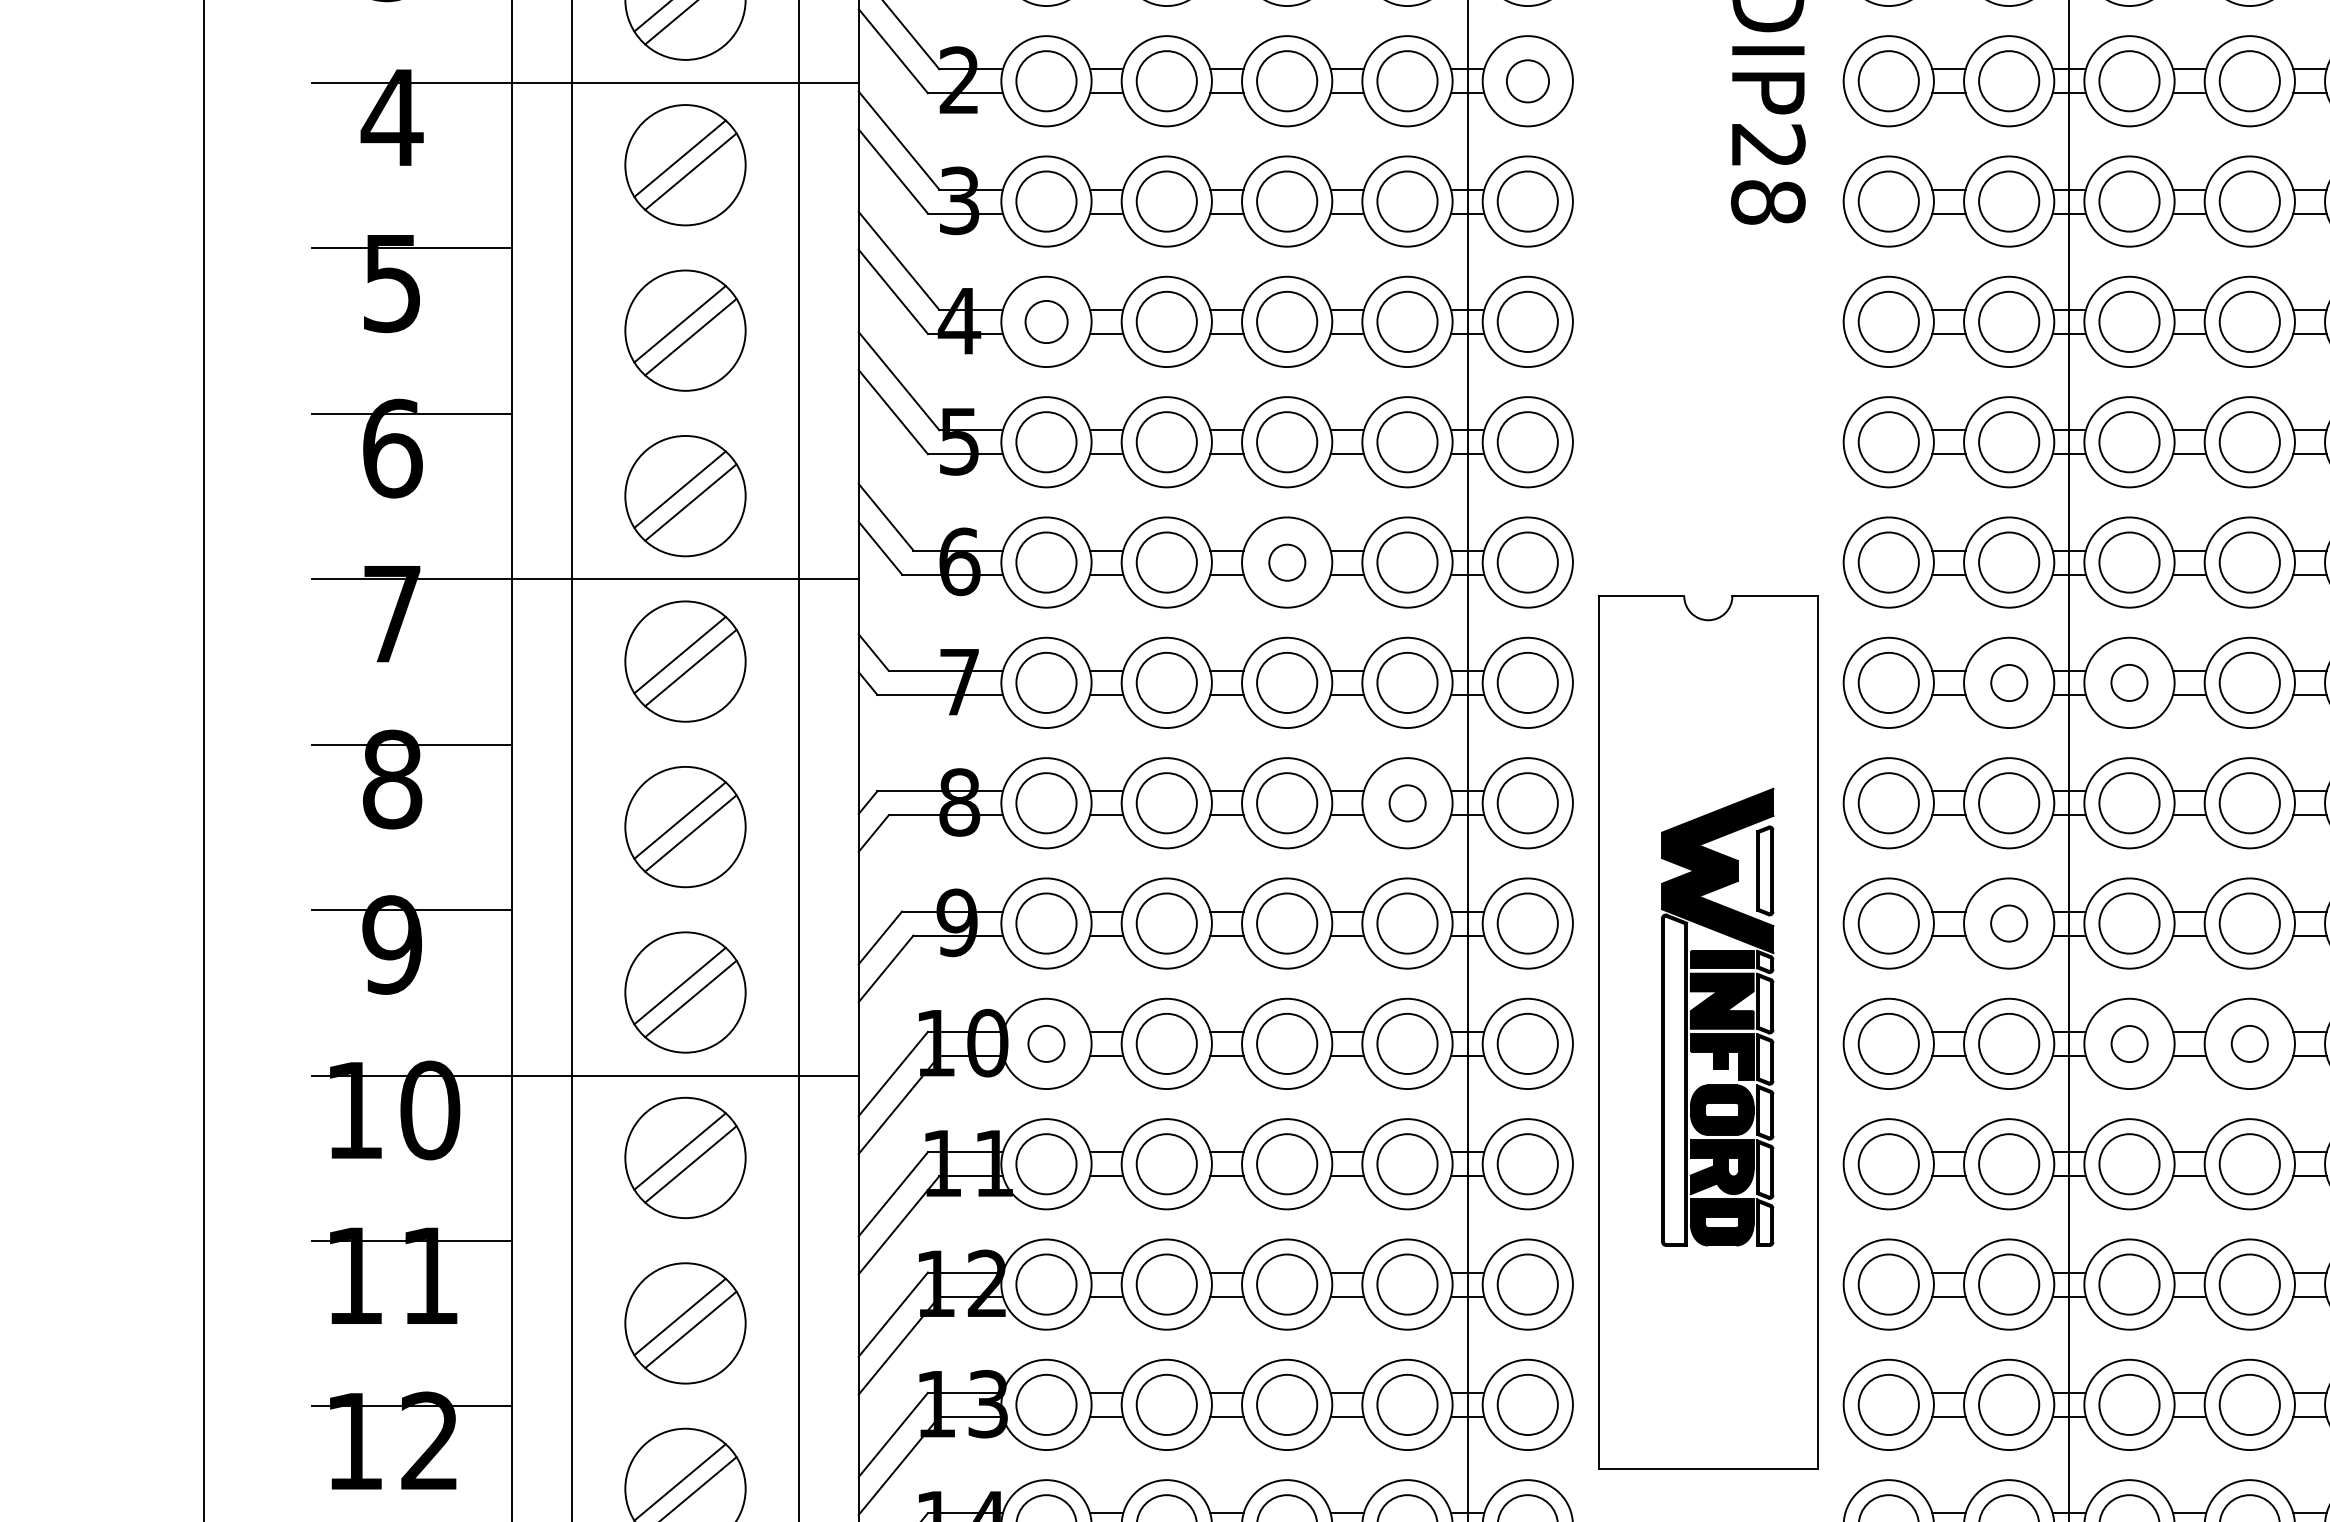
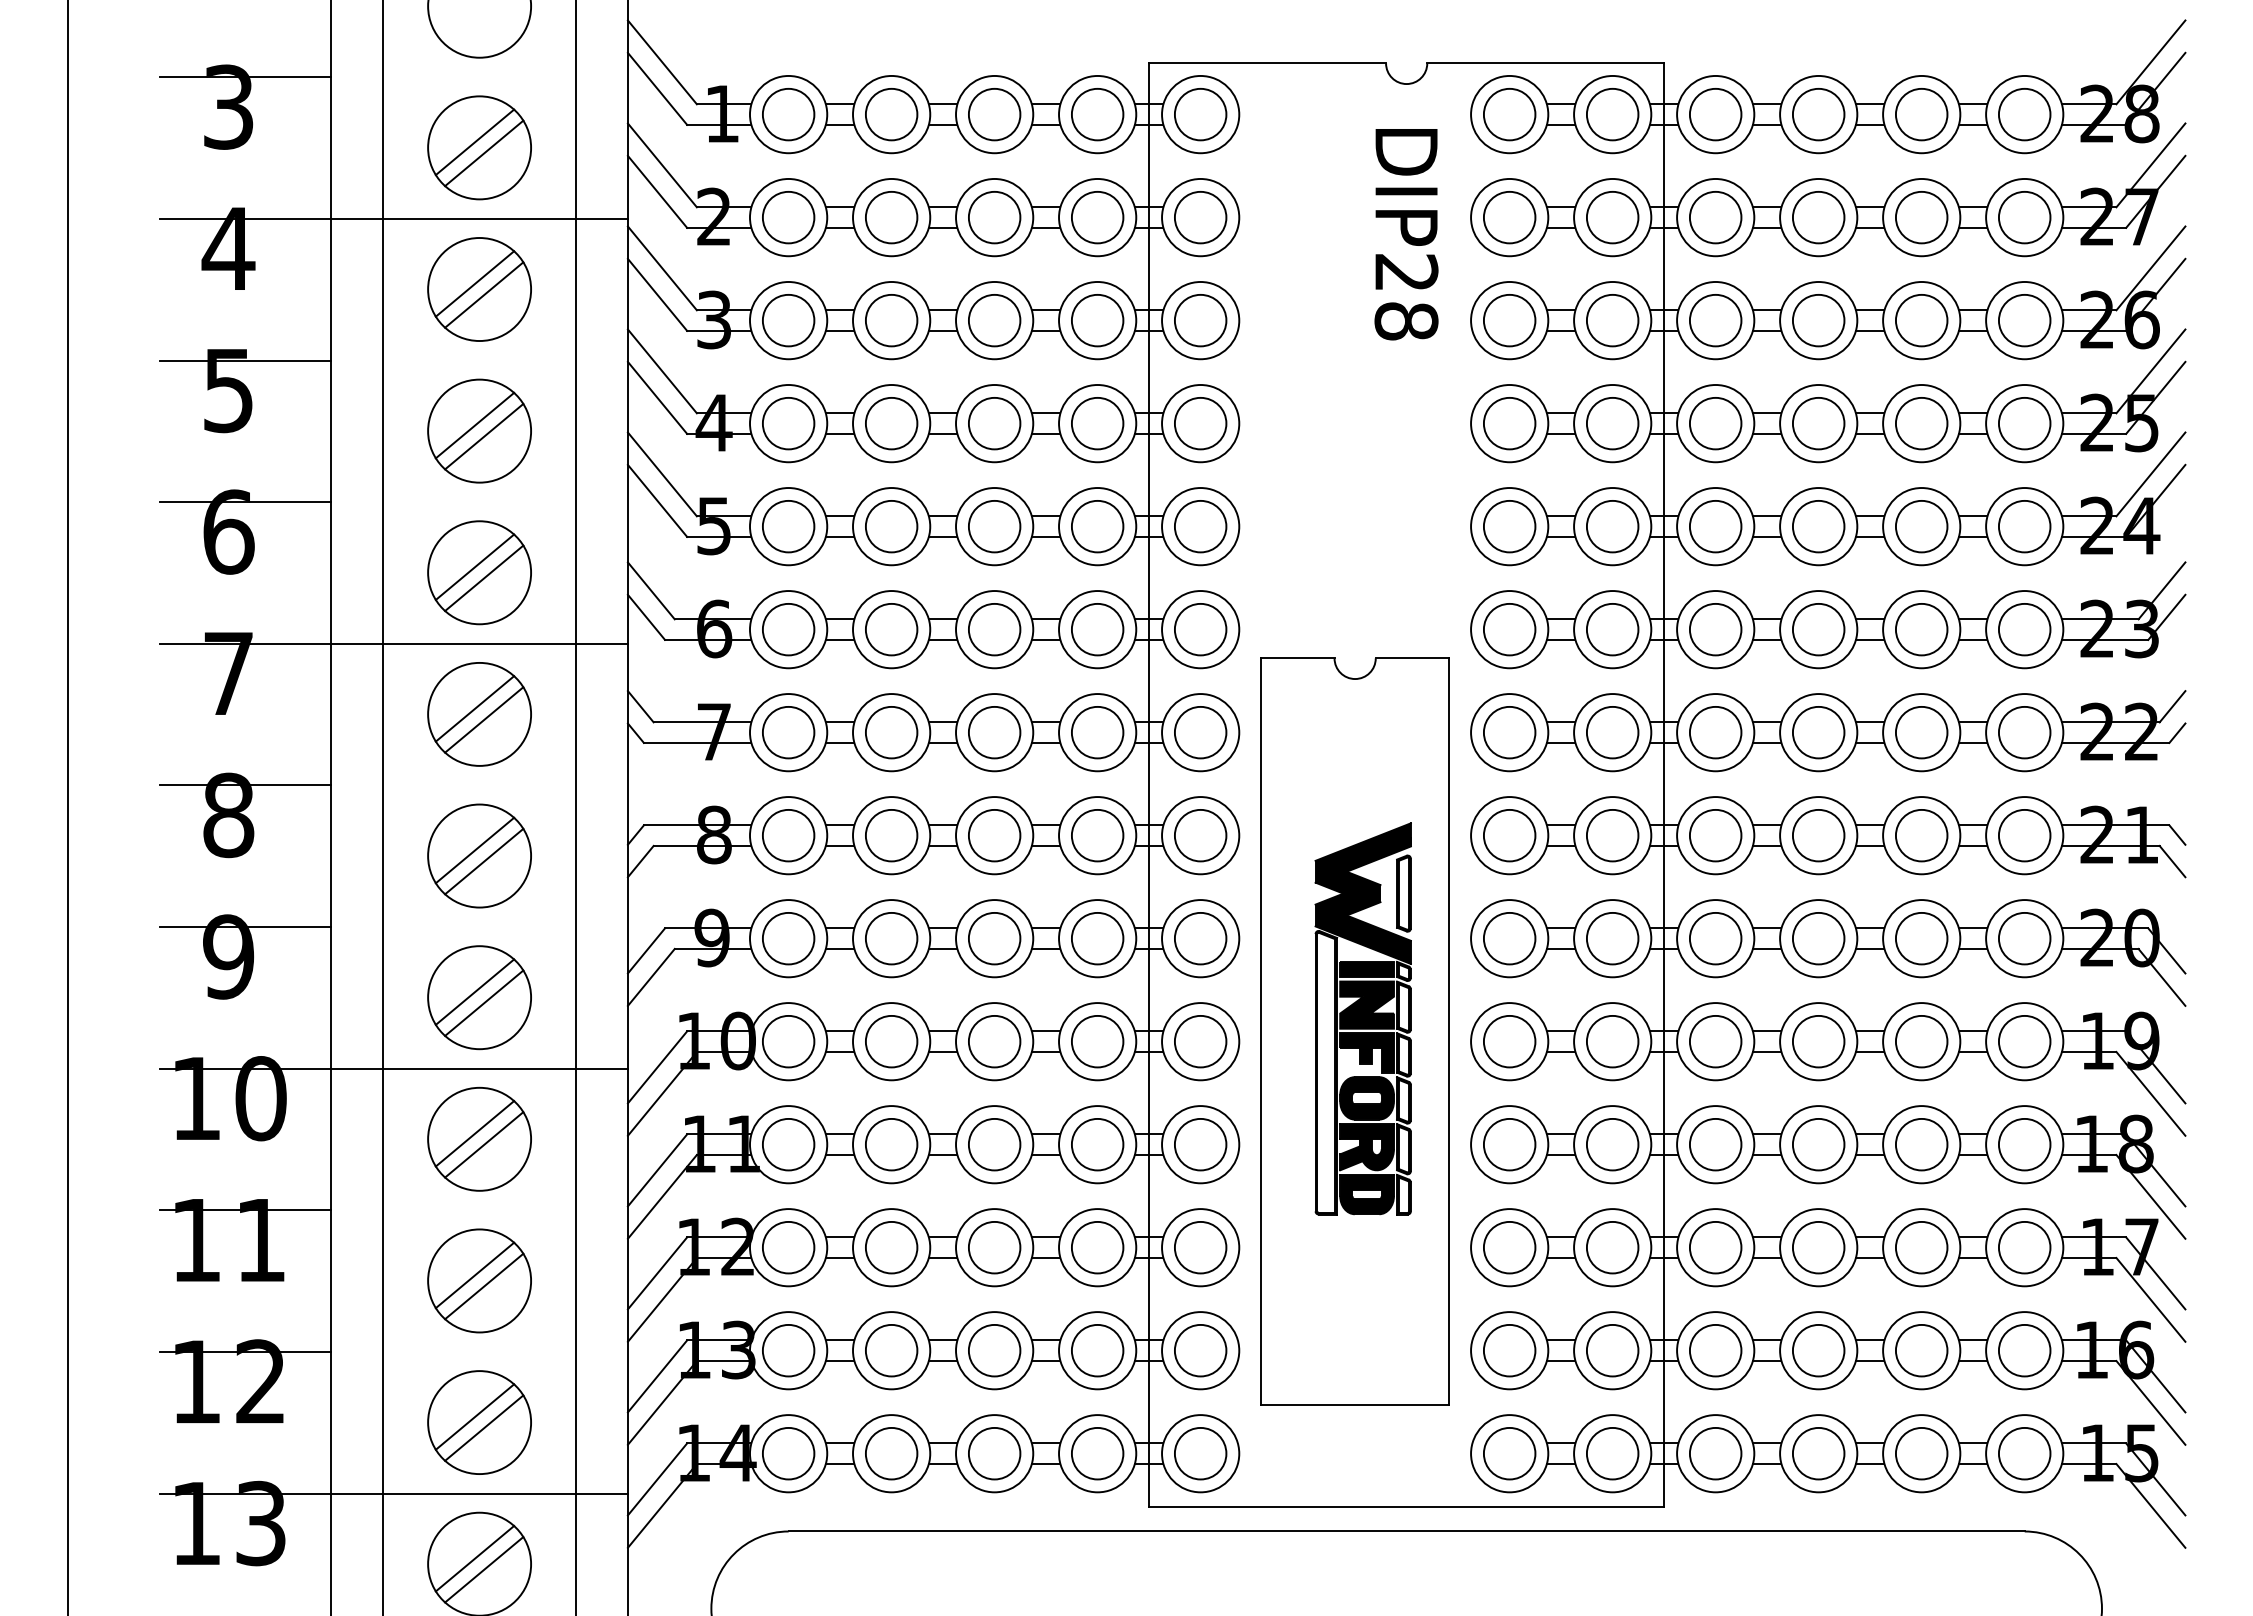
circle: (1527, 81) -> (1200, 217), size x1.43
circle: (1046, 321) -> (788, 423), size x1.43
circle: (1286, 562) -> (994, 629), size x1.67
circle: (2008, 682) -> (1612, 732), size x1.67
circle: (2129, 682) -> (1715, 732), size x1.67
circle: (1407, 803) -> (1097, 835), size x1.67
circle: (2008, 923) -> (1612, 938), size x1.67
circle: (1046, 1043) -> (788, 1041), size x1.67
circle: (2129, 1043) -> (1715, 1041), size x1.67
circle: (2249, 1043) -> (1818, 1041), size x1.67

